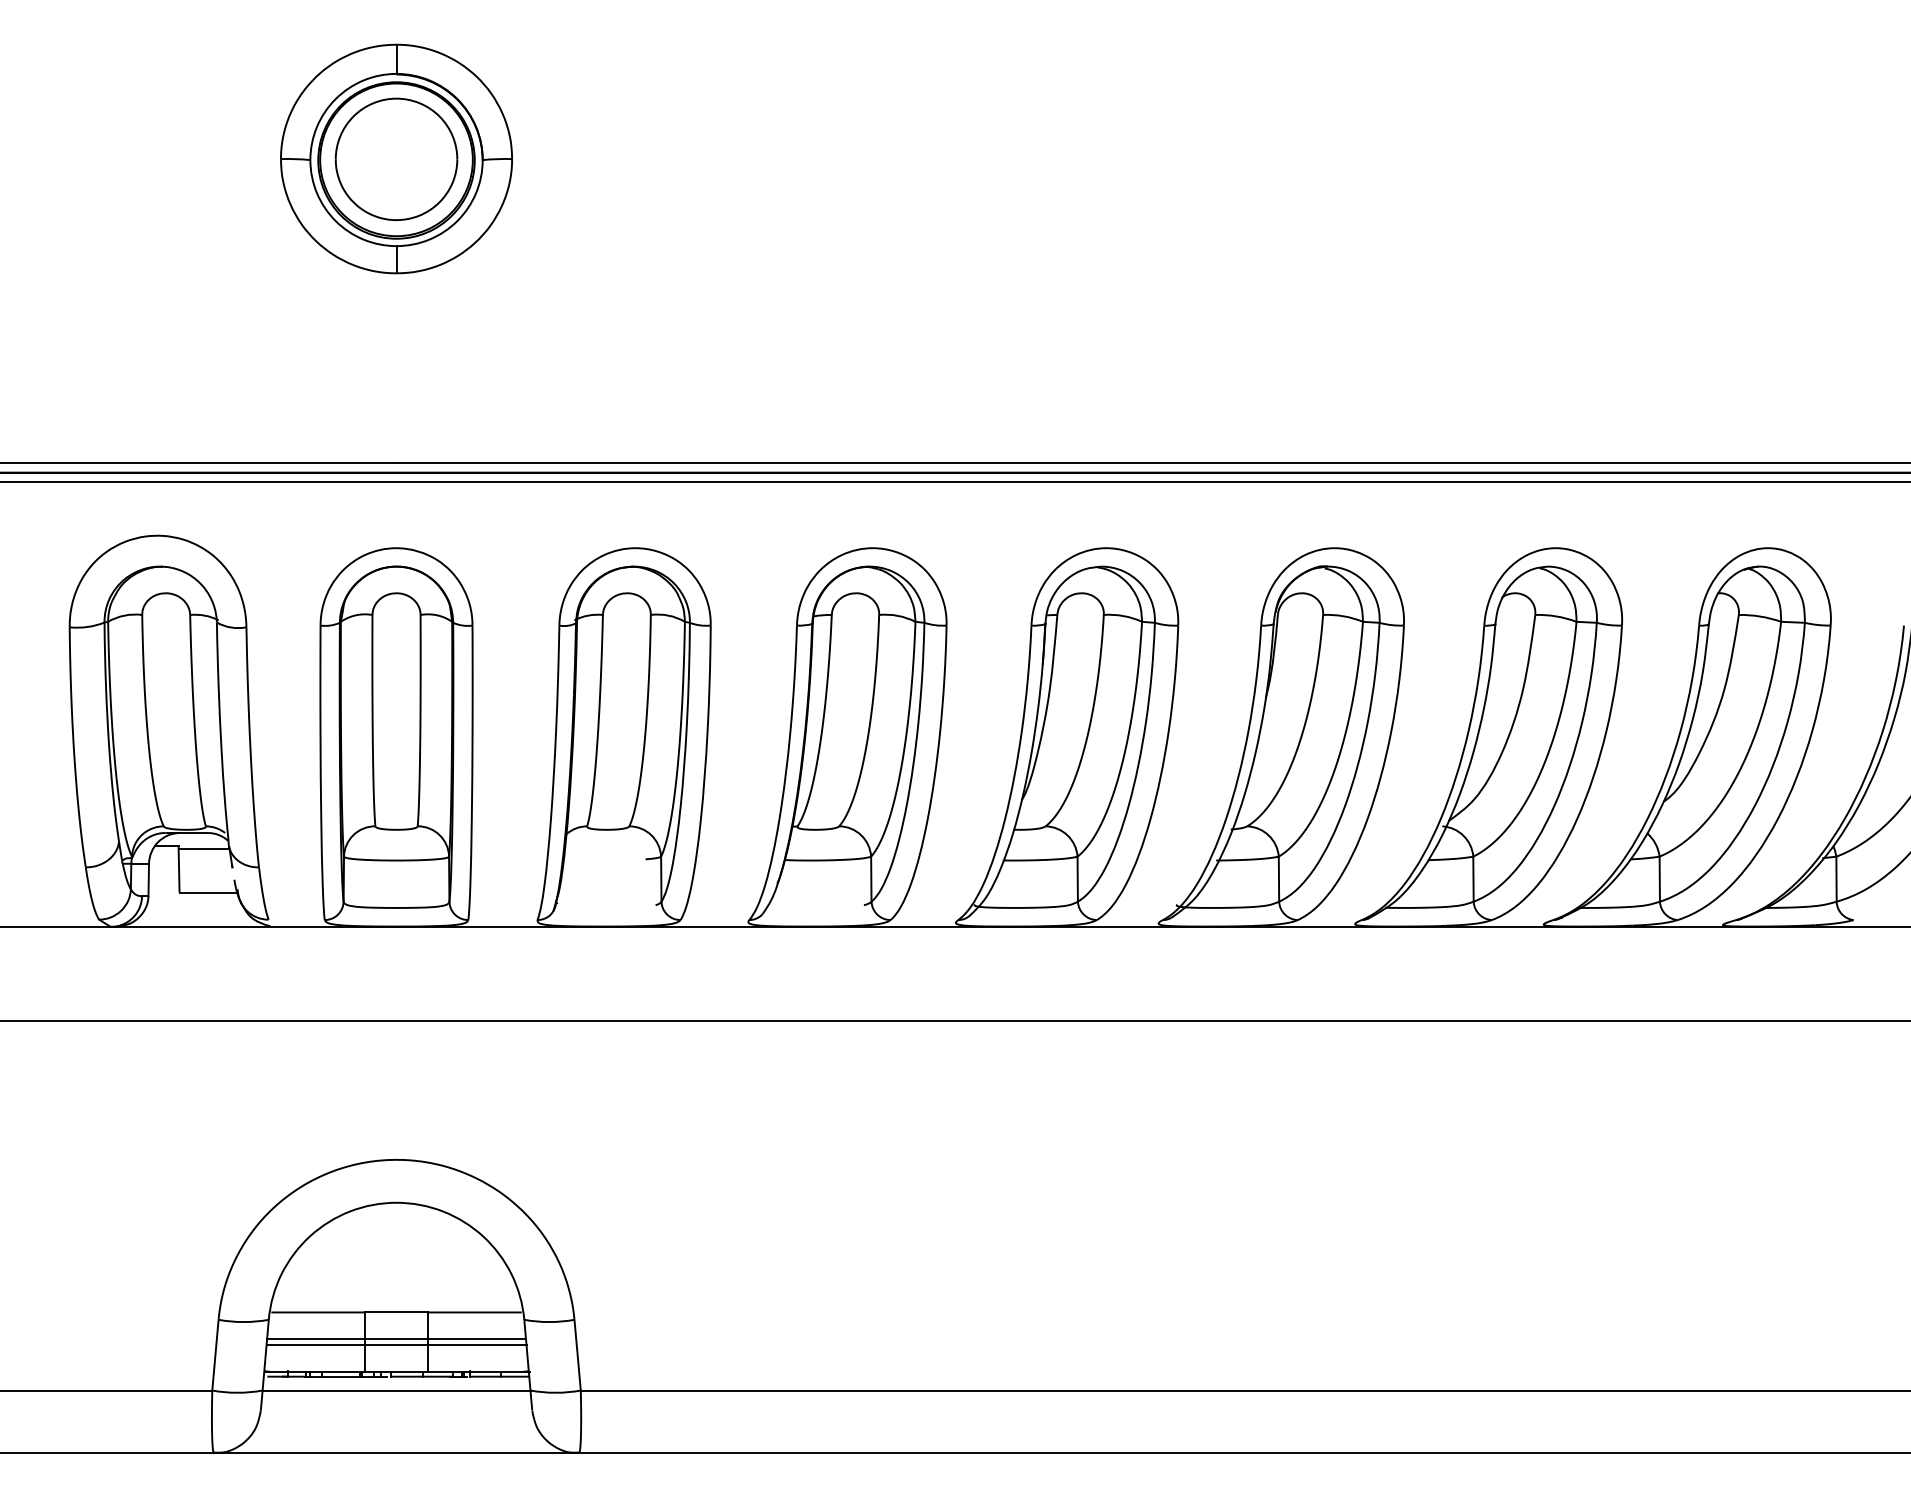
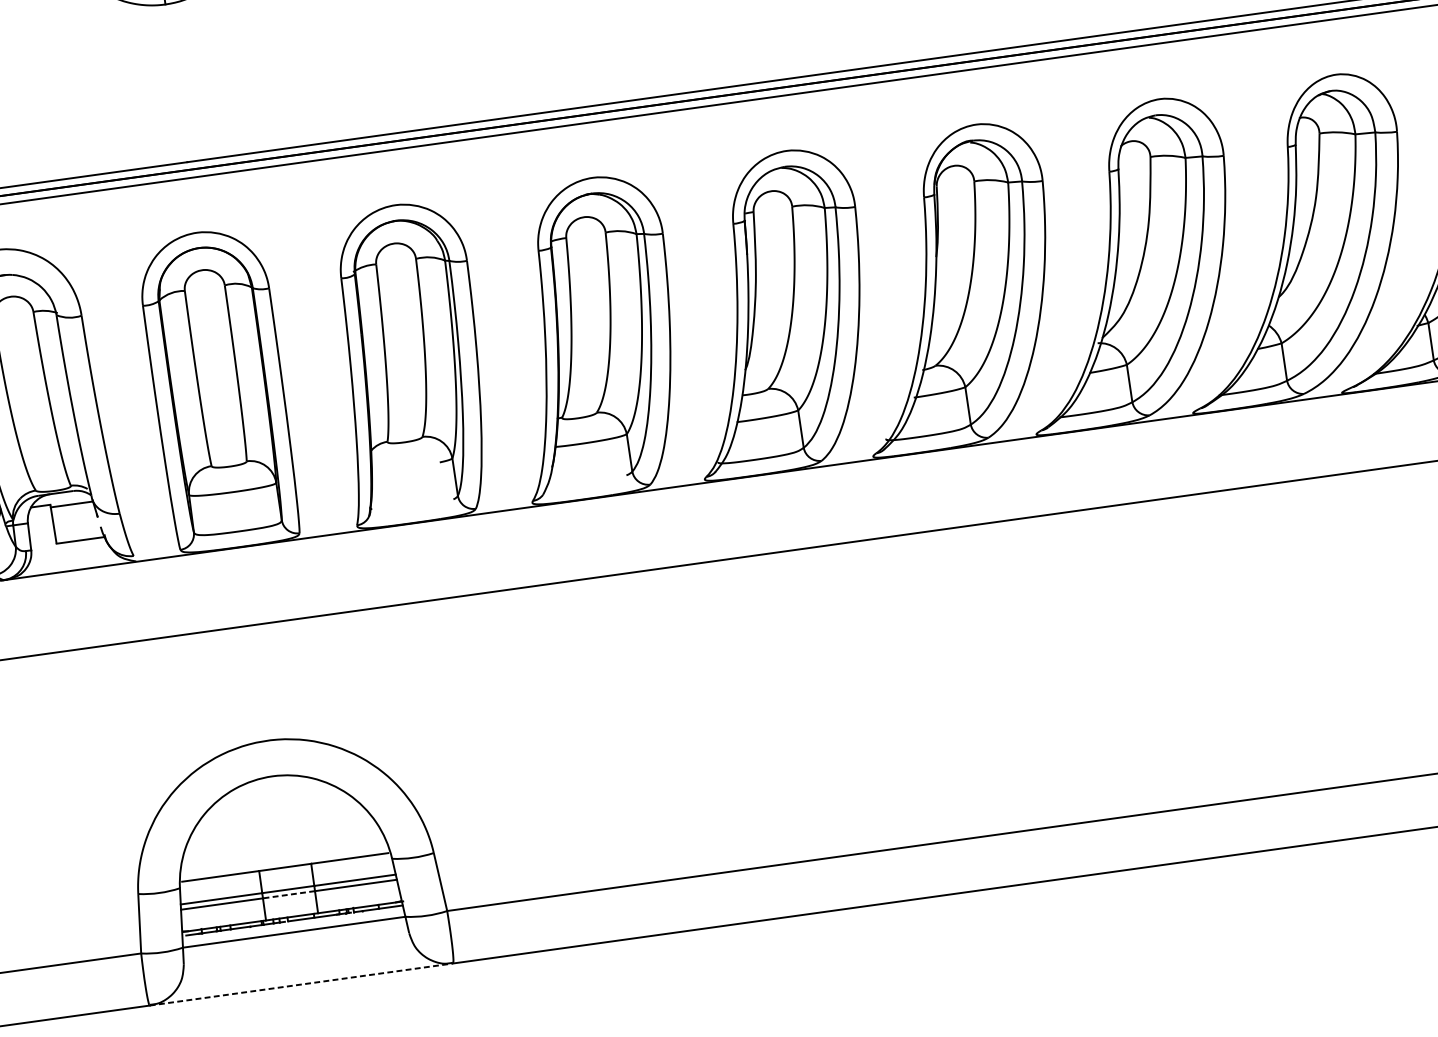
line: (396, 1345) -> (288, 894), solid -> dashed
line: (396, 1453) -> (301, 984), solid -> dashed

